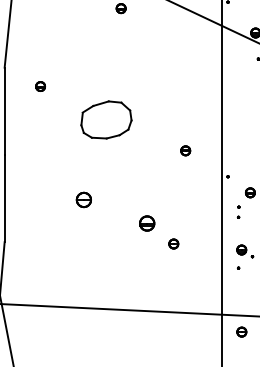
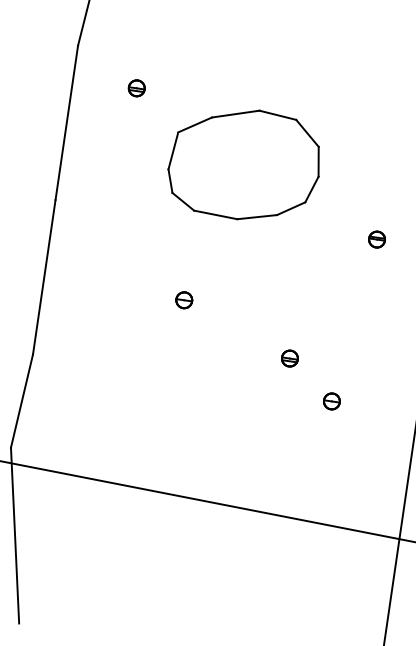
part: (106, 119) -> (244, 163), size x1.67
part: (83, 199) -> (183, 299), size x0.62
part: (146, 223) -> (288, 358), size x0.62

